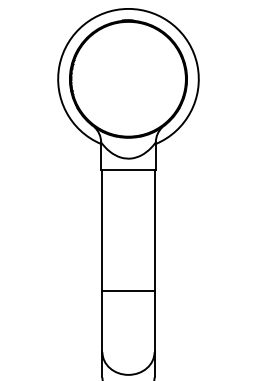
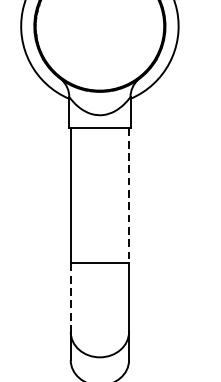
line: (154, 231) -> (129, 196), solid -> dashed
line: (102, 321) -> (70, 297), solid -> dashed

